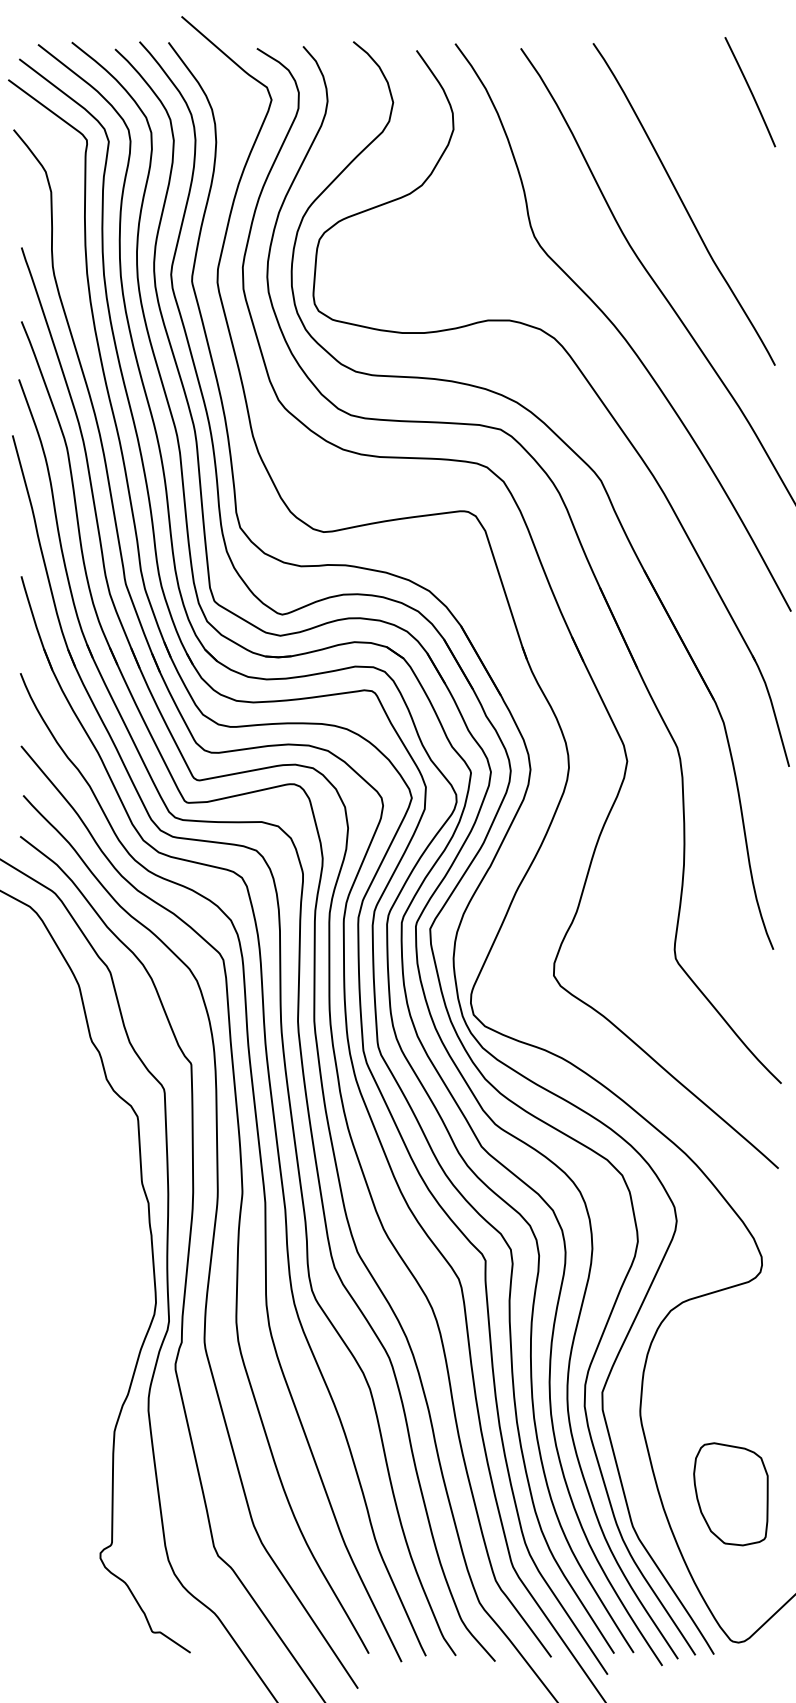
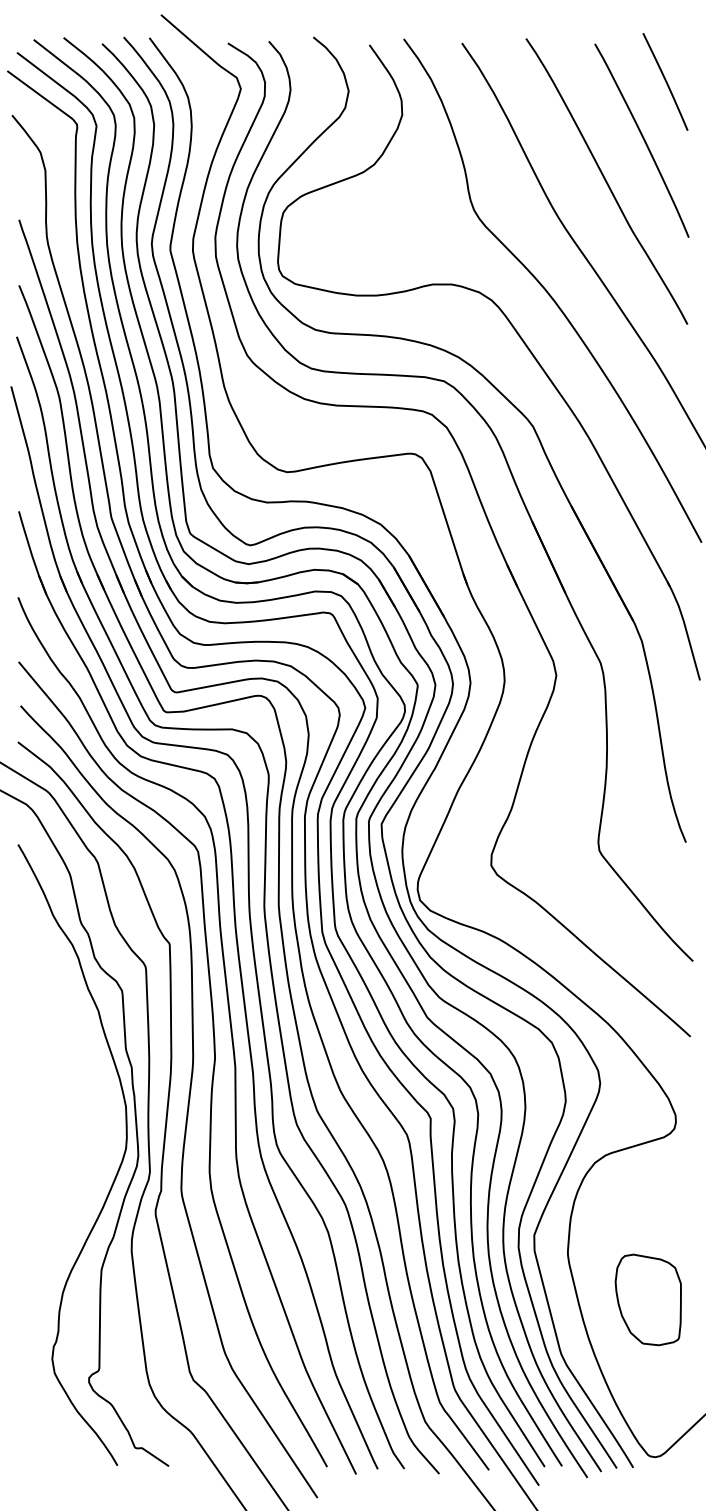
curve: (725, 158) -> (643, 140), added
curve: (132, 1319) -> (117, 1170), added
part: (730, 1494) -> (647, 1300), moved

